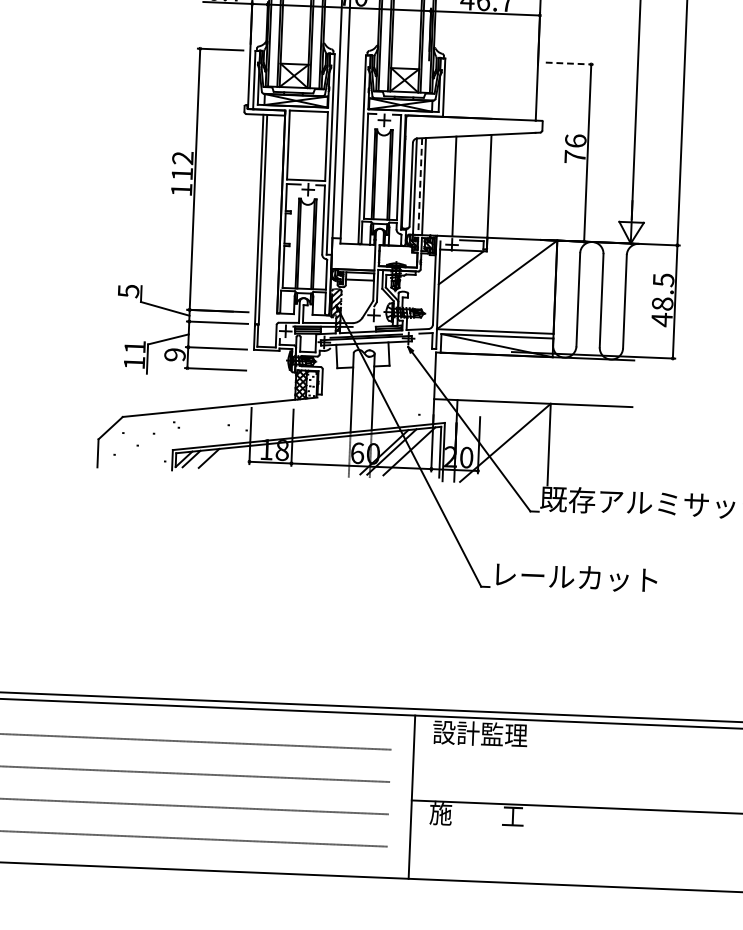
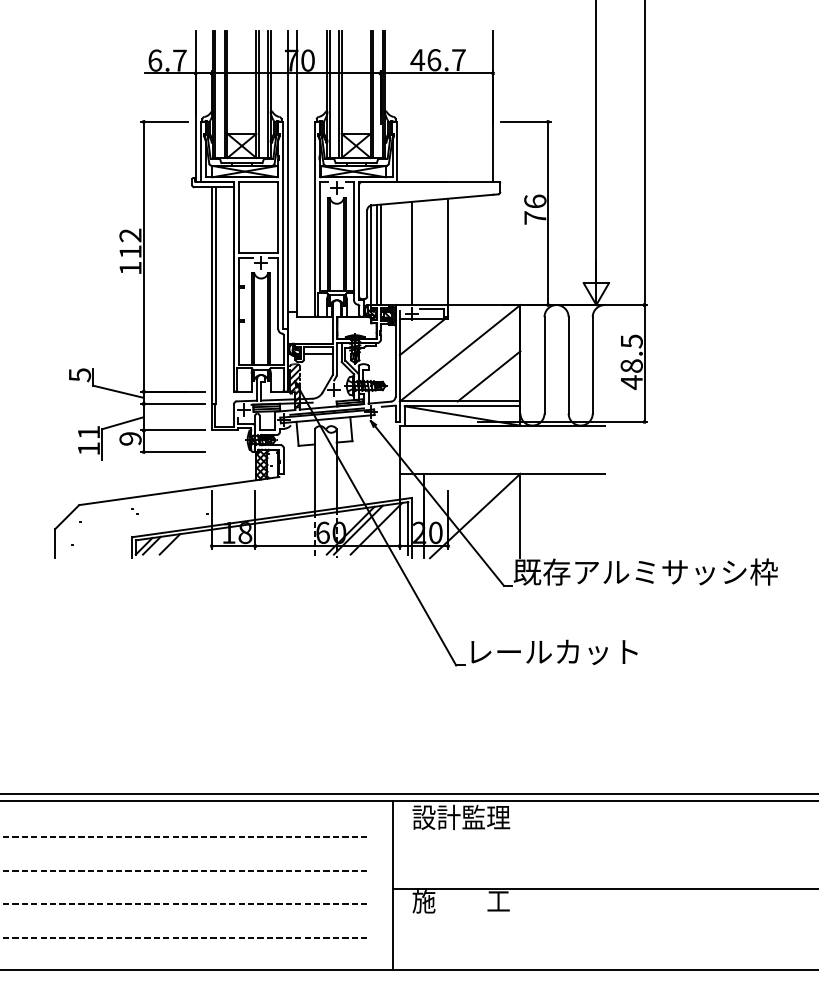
line: (569, 63) -> (525, 121), dashed -> solid
line: (420, 187) -> (376, 255), dashed -> solid
line: (523, 308) -> (488, 376), added

